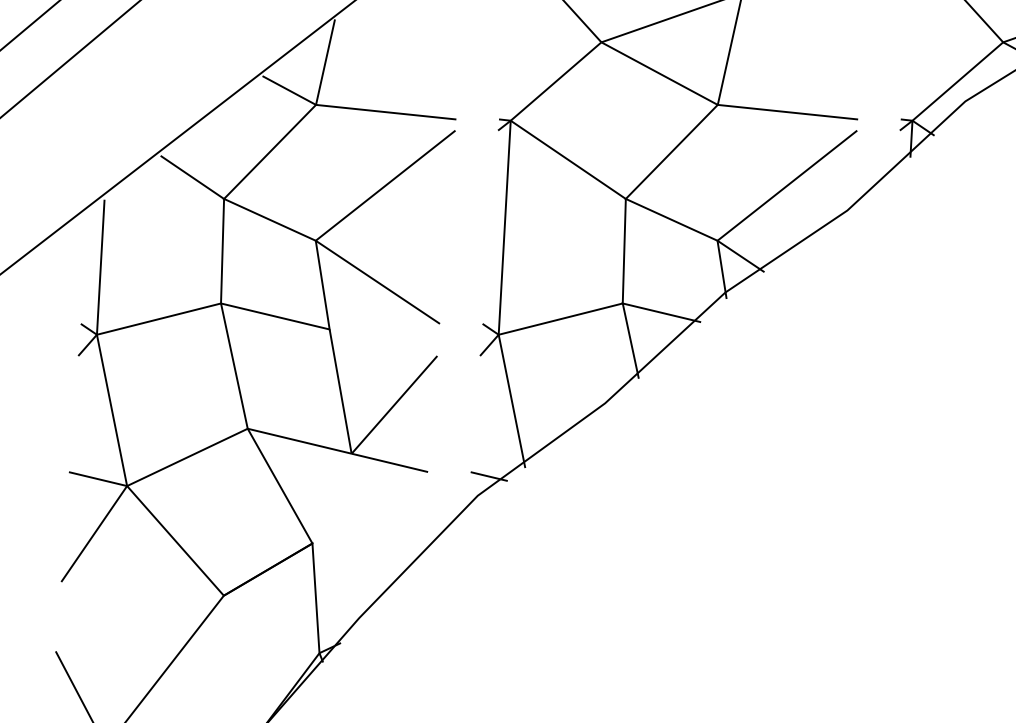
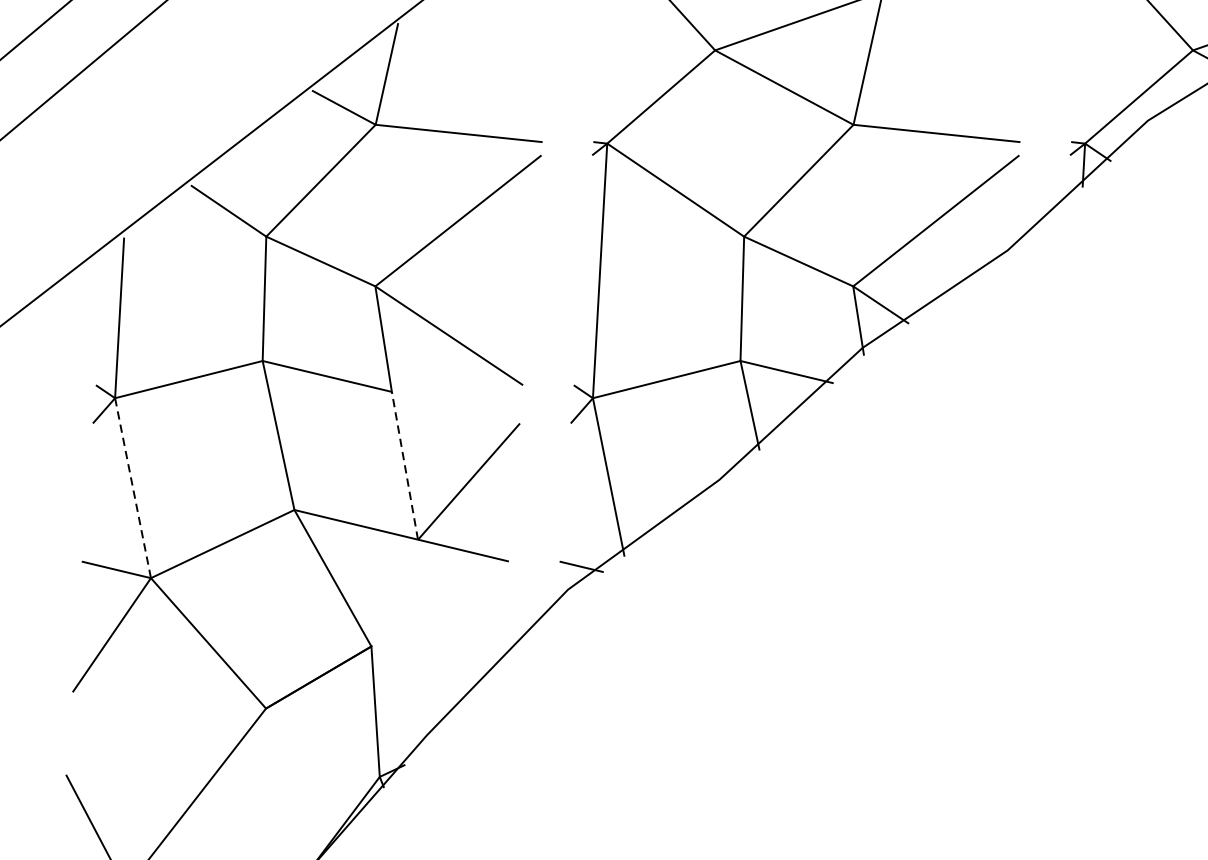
line: (340, 391) -> (404, 465), solid -> dashed
line: (112, 411) -> (133, 489), solid -> dashed

